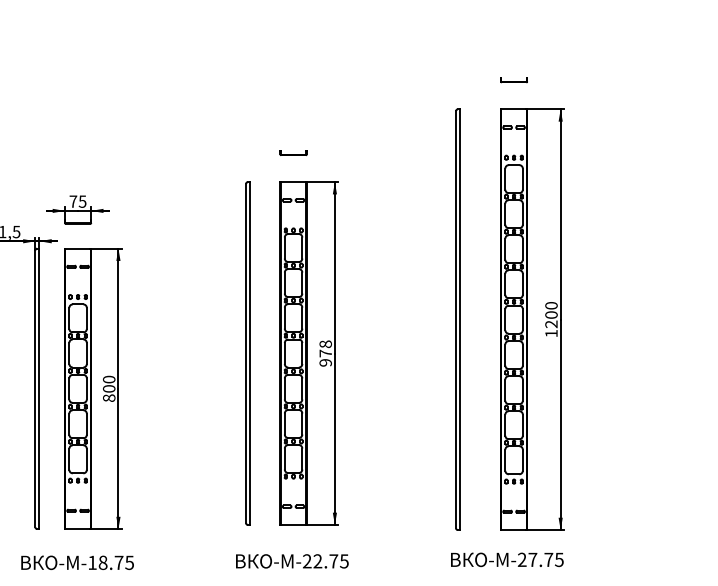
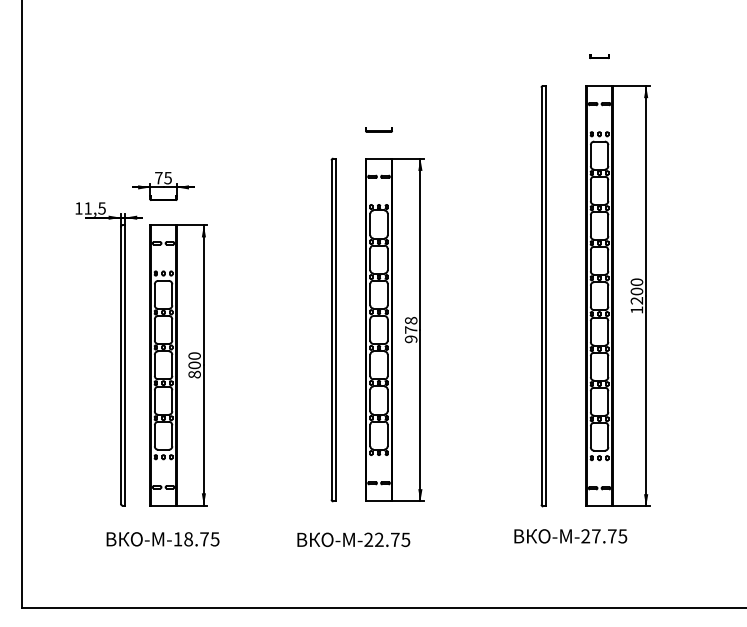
part: (514, 80) -> (599, 56), size x0.7
text: (507, 560) -> (570, 536), moved
text: (292, 561) -> (353, 539), moved

